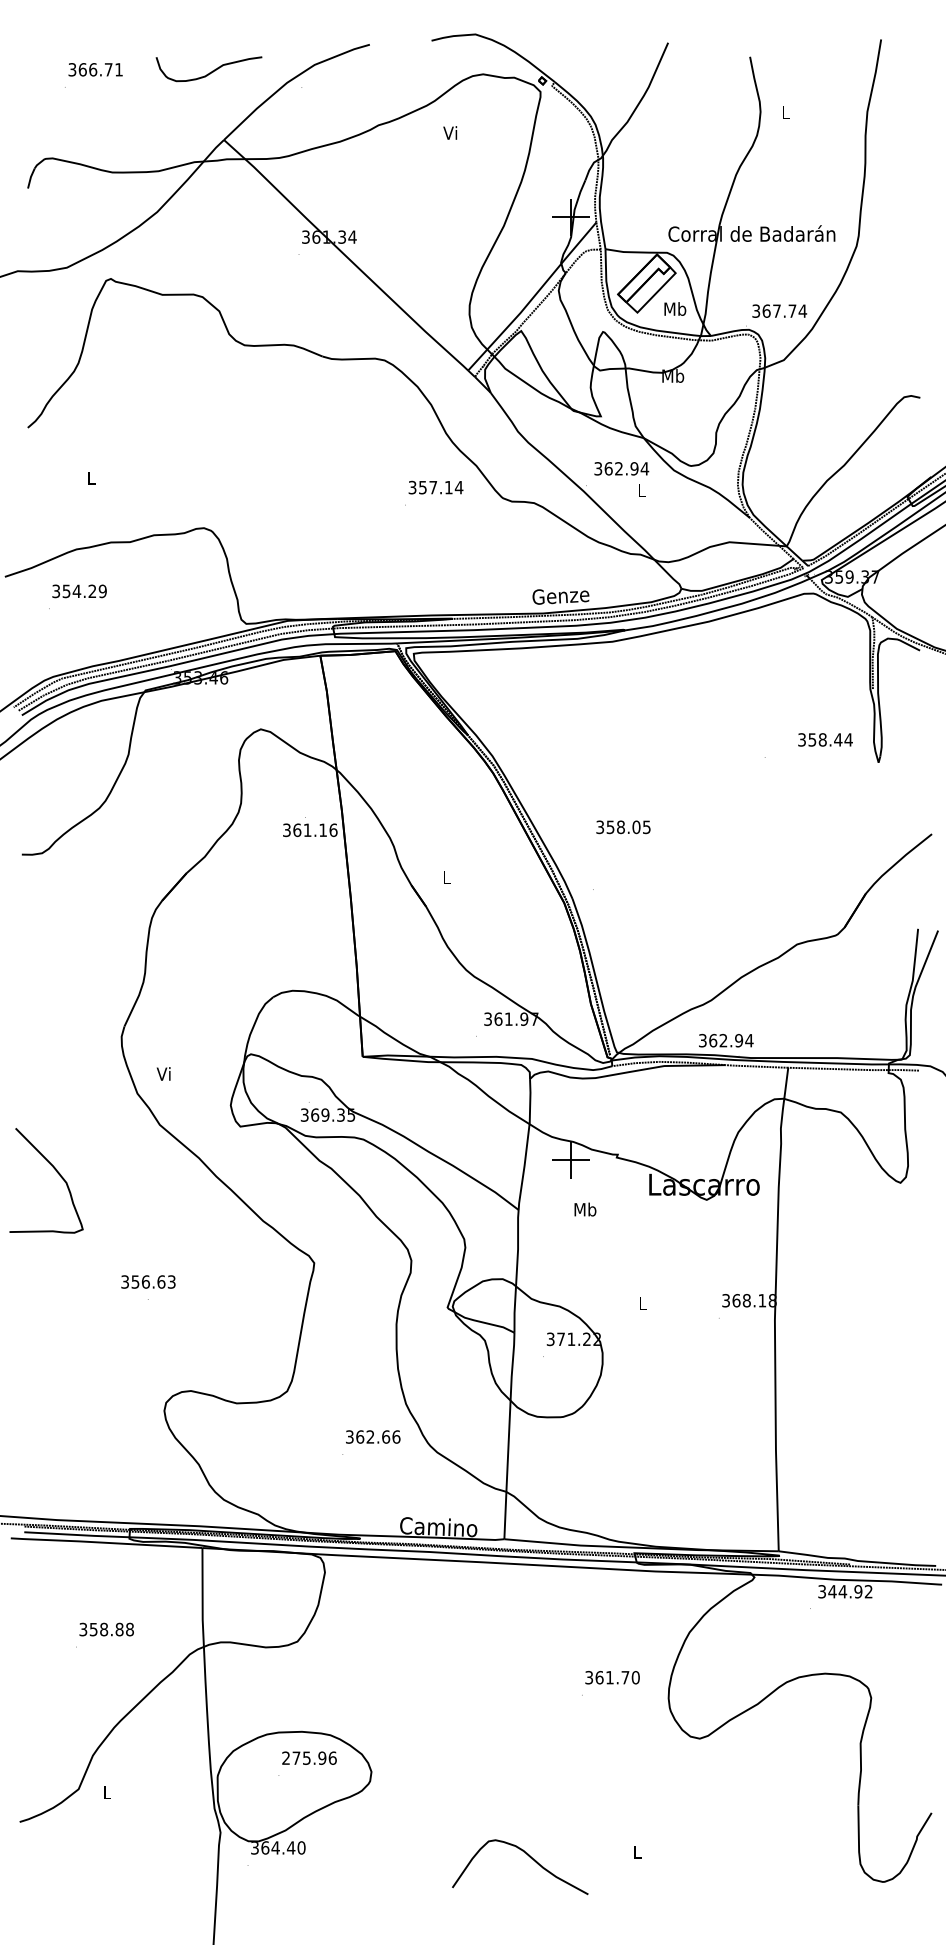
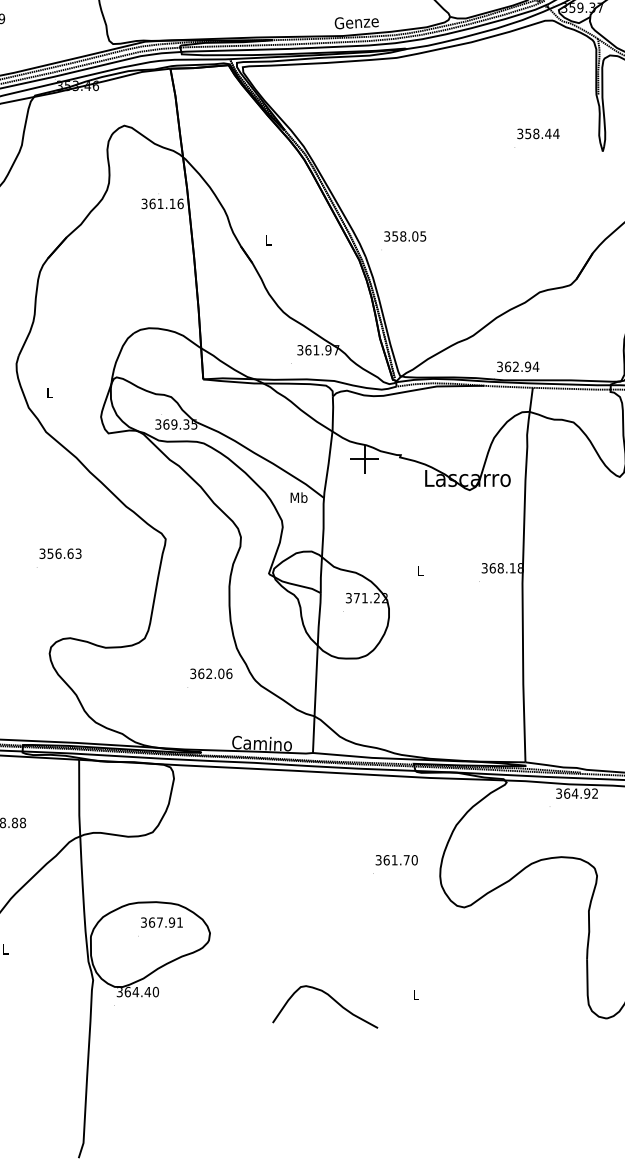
text: (825, 739) -> (538, 133), moved
text: (623, 827) -> (405, 236), moved
text: (726, 1040) -> (518, 366), moved
text: (163, 1073) -> (48, 392), Vi -> L
text: (585, 1209) -> (299, 497), moved
text: (148, 1281) -> (60, 553), moved
text: (386, 1436) -> (221, 673), 362.66 -> 362.06
text: (832, 1591) -> (567, 793), 344.92 -> 364.92
text: (309, 1757) -> (162, 922), 275.96 -> 367.91

